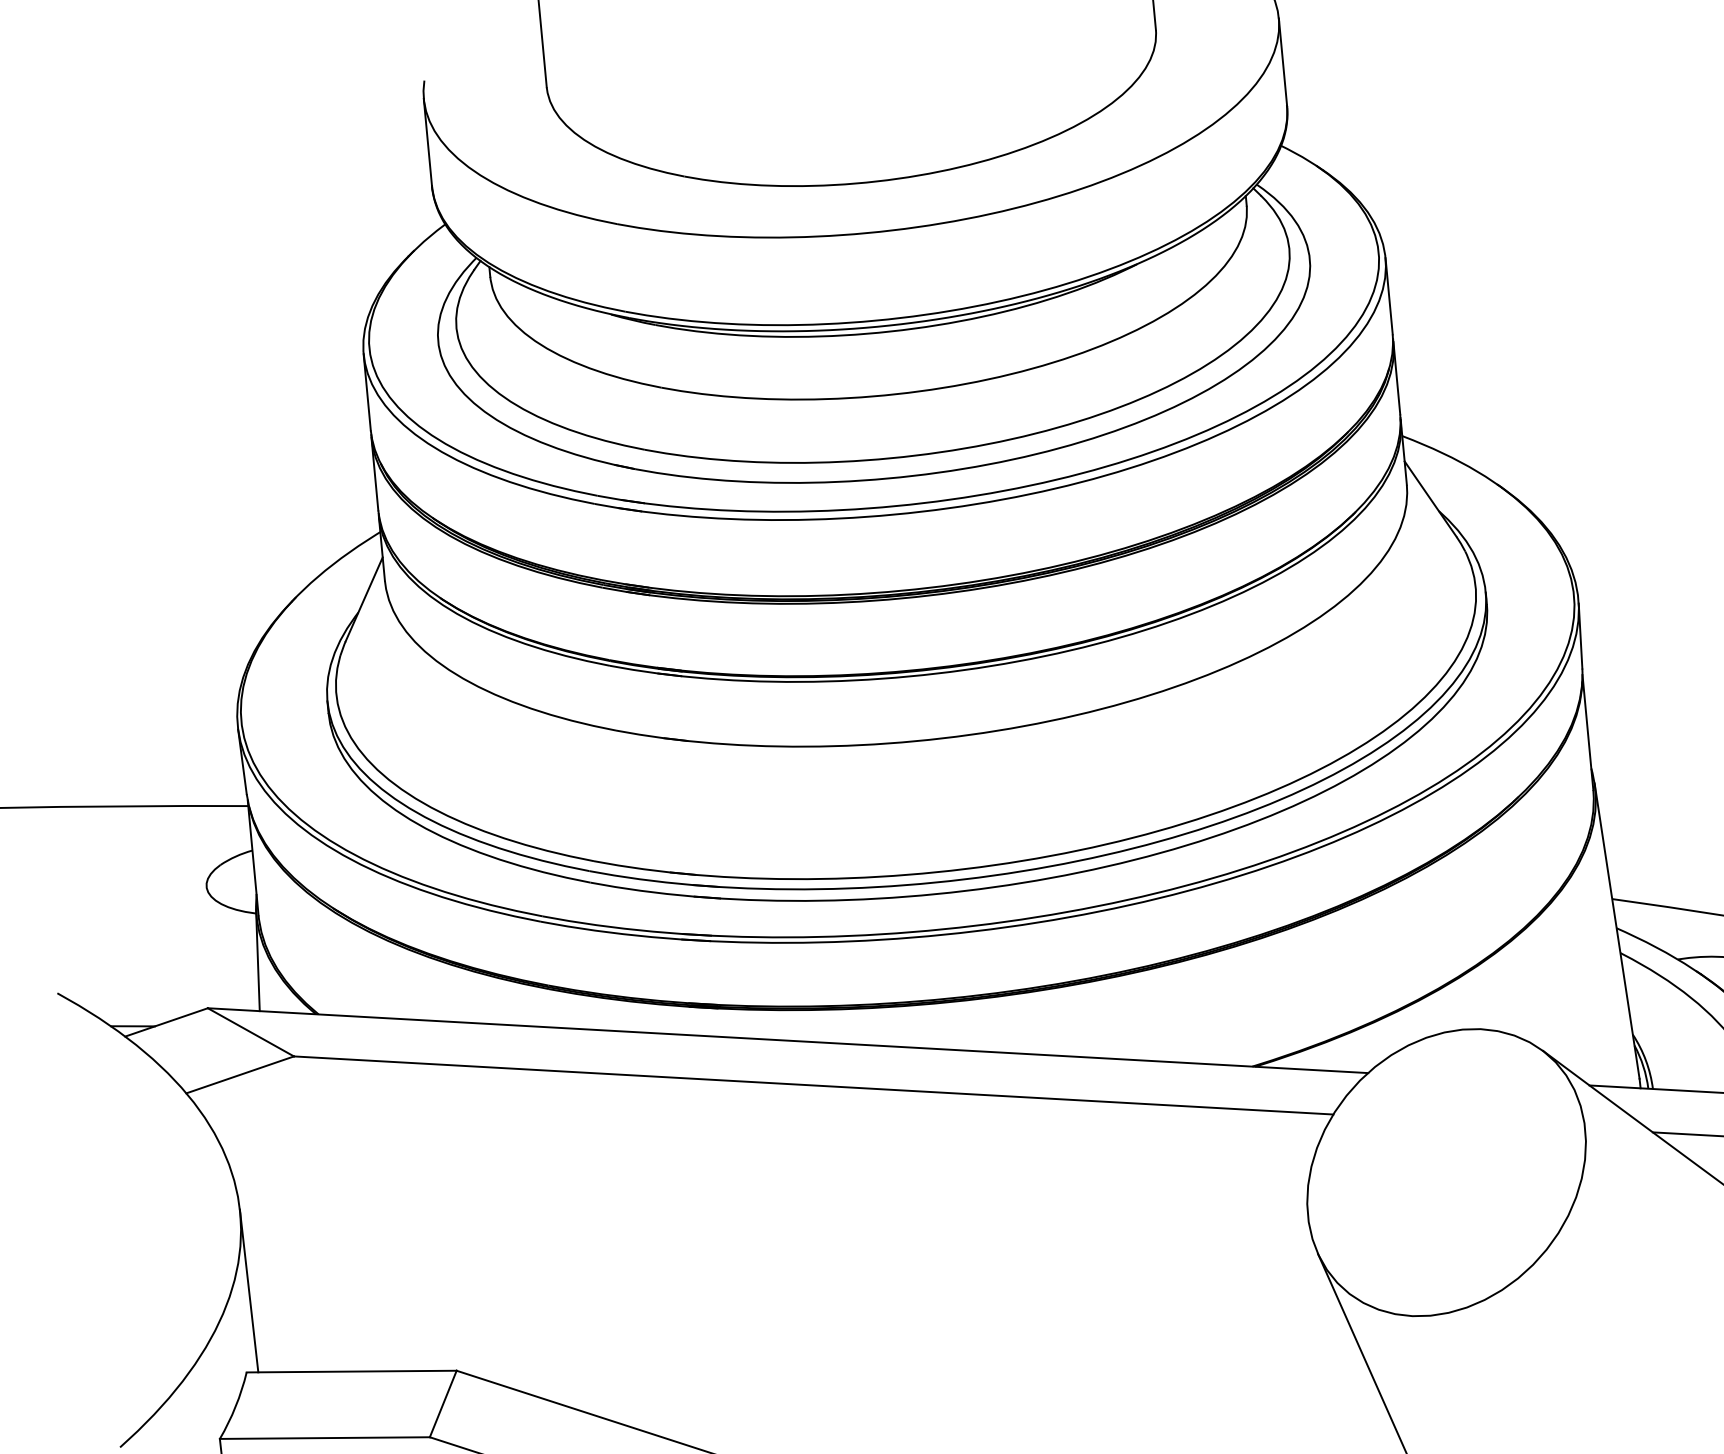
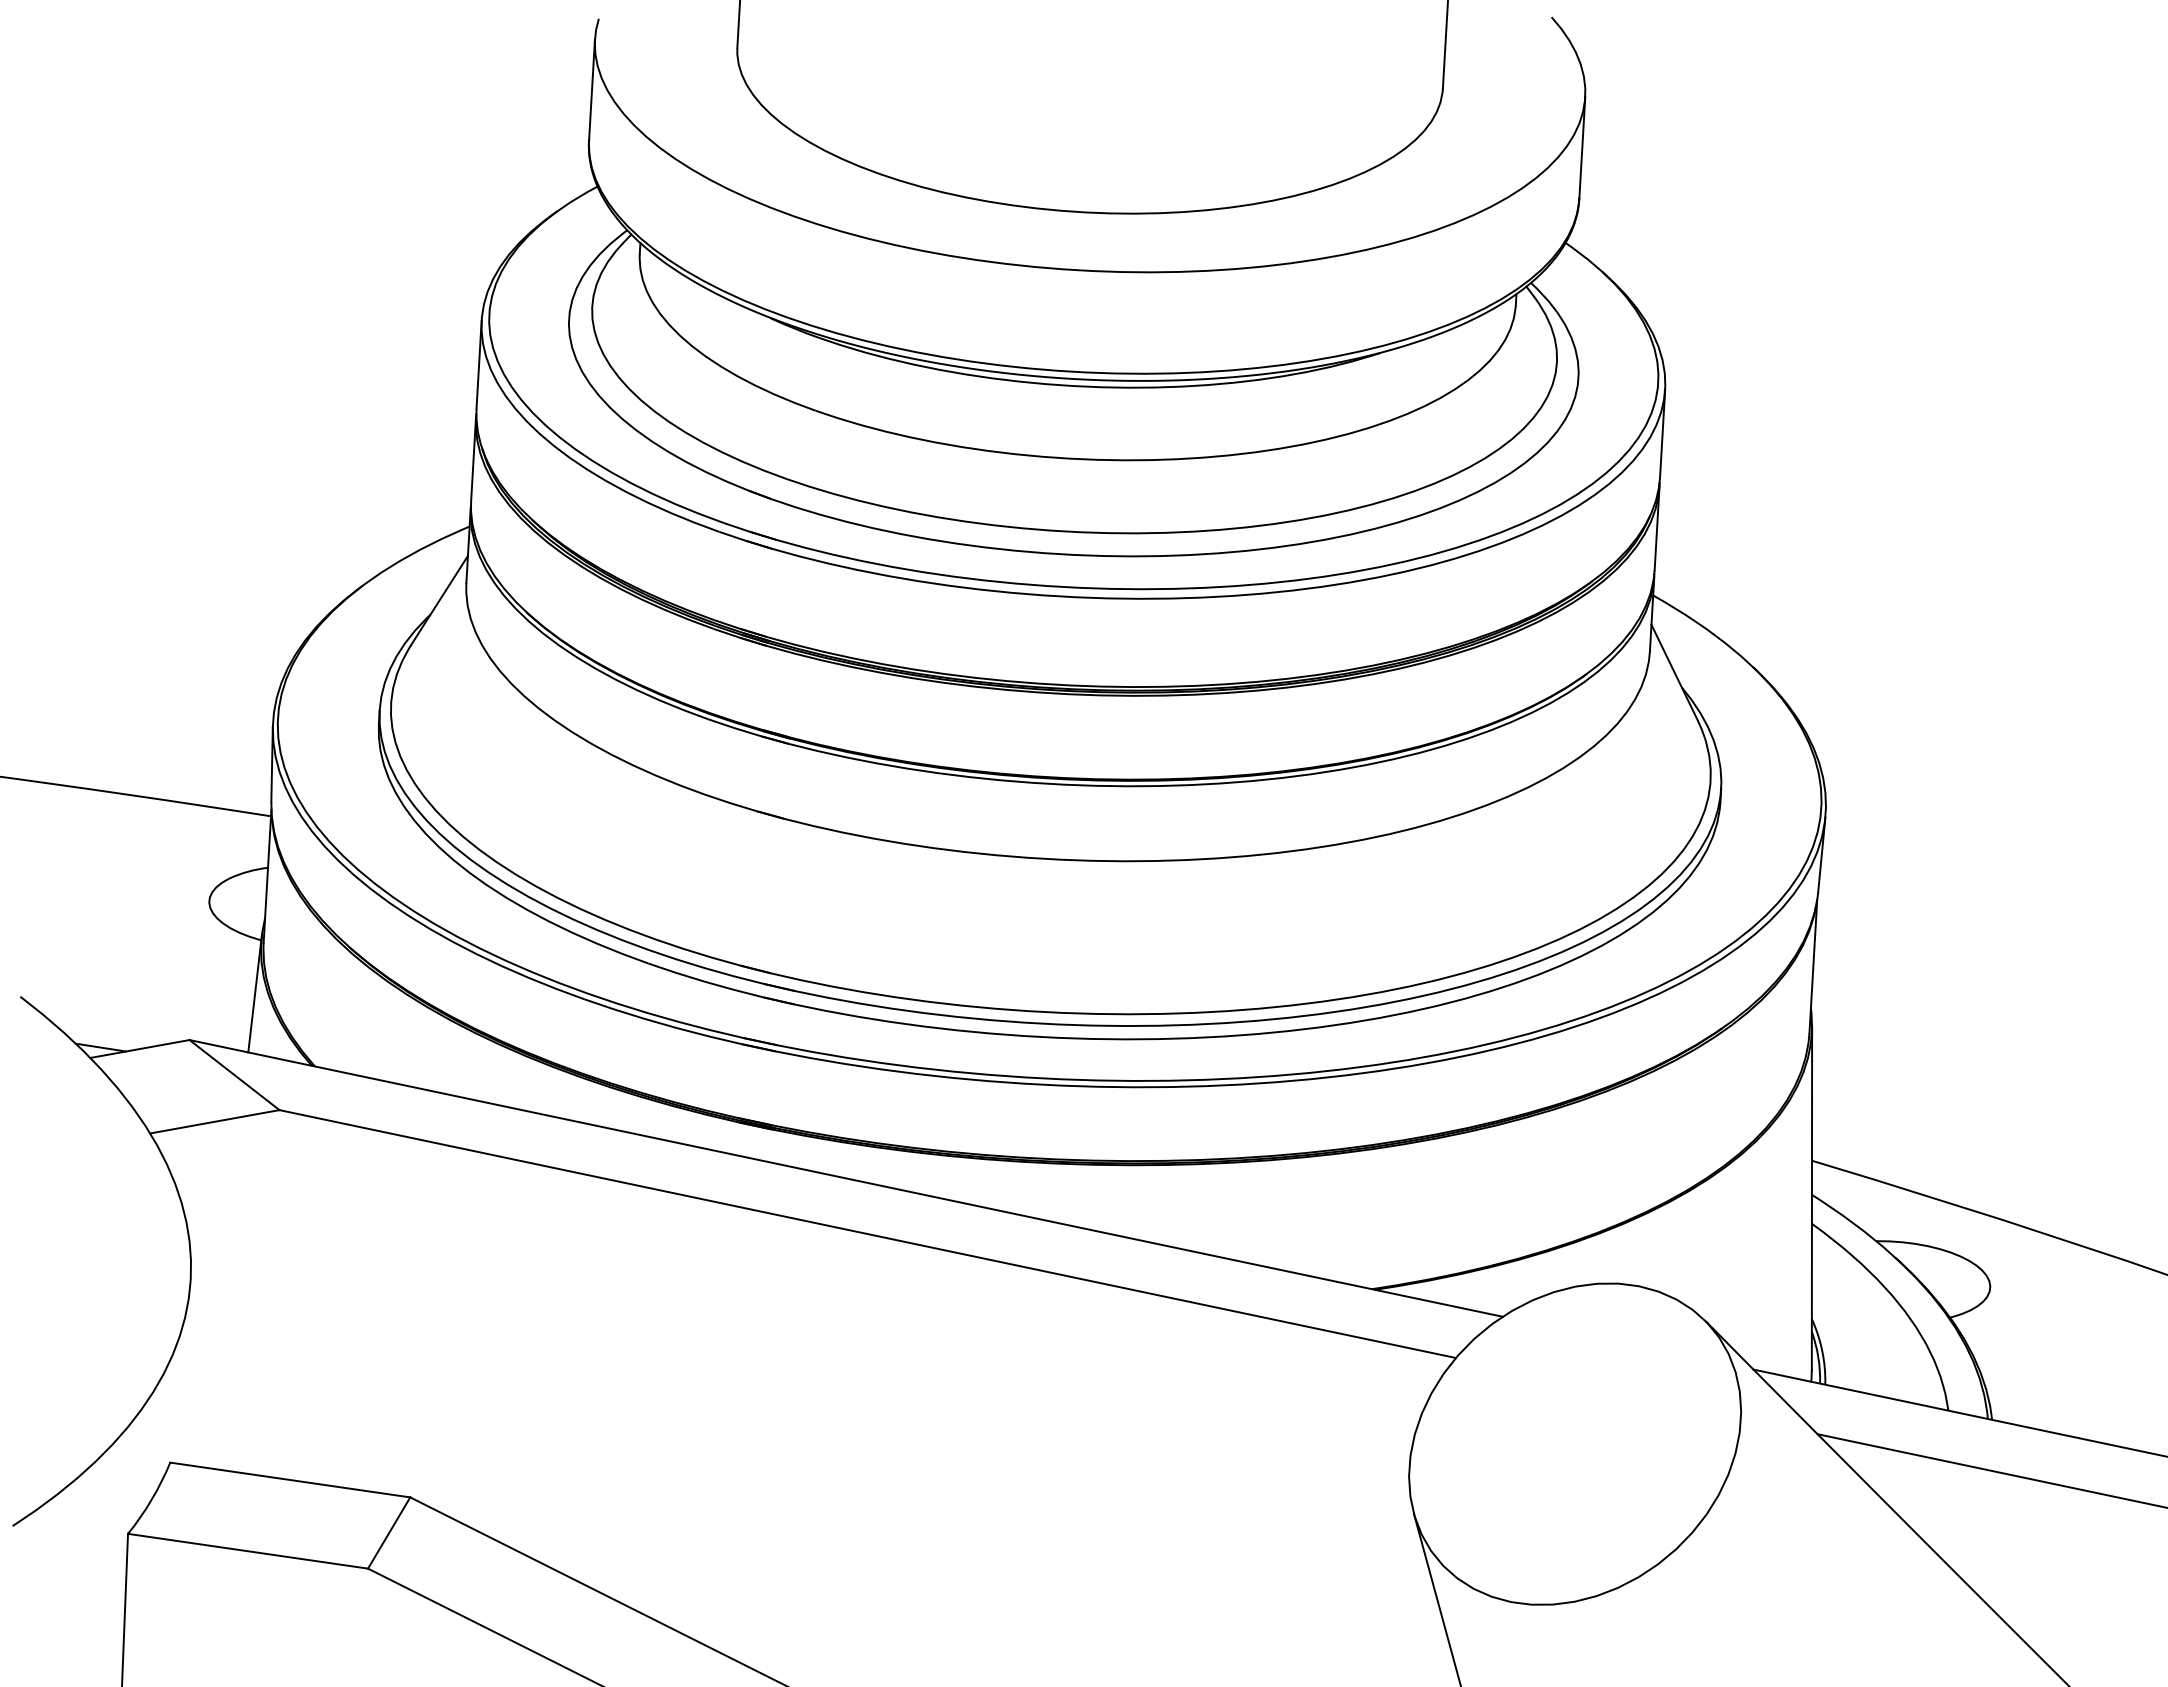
line: (248, 1290) -> (186, 1369), removed

